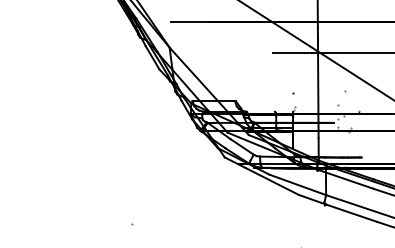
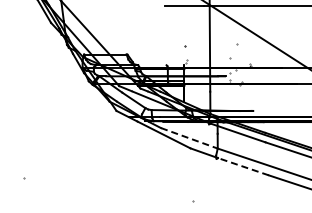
line: (298, 185) -> (190, 138), solid -> dashed
line: (351, 213) -> (243, 166), solid -> dashed

